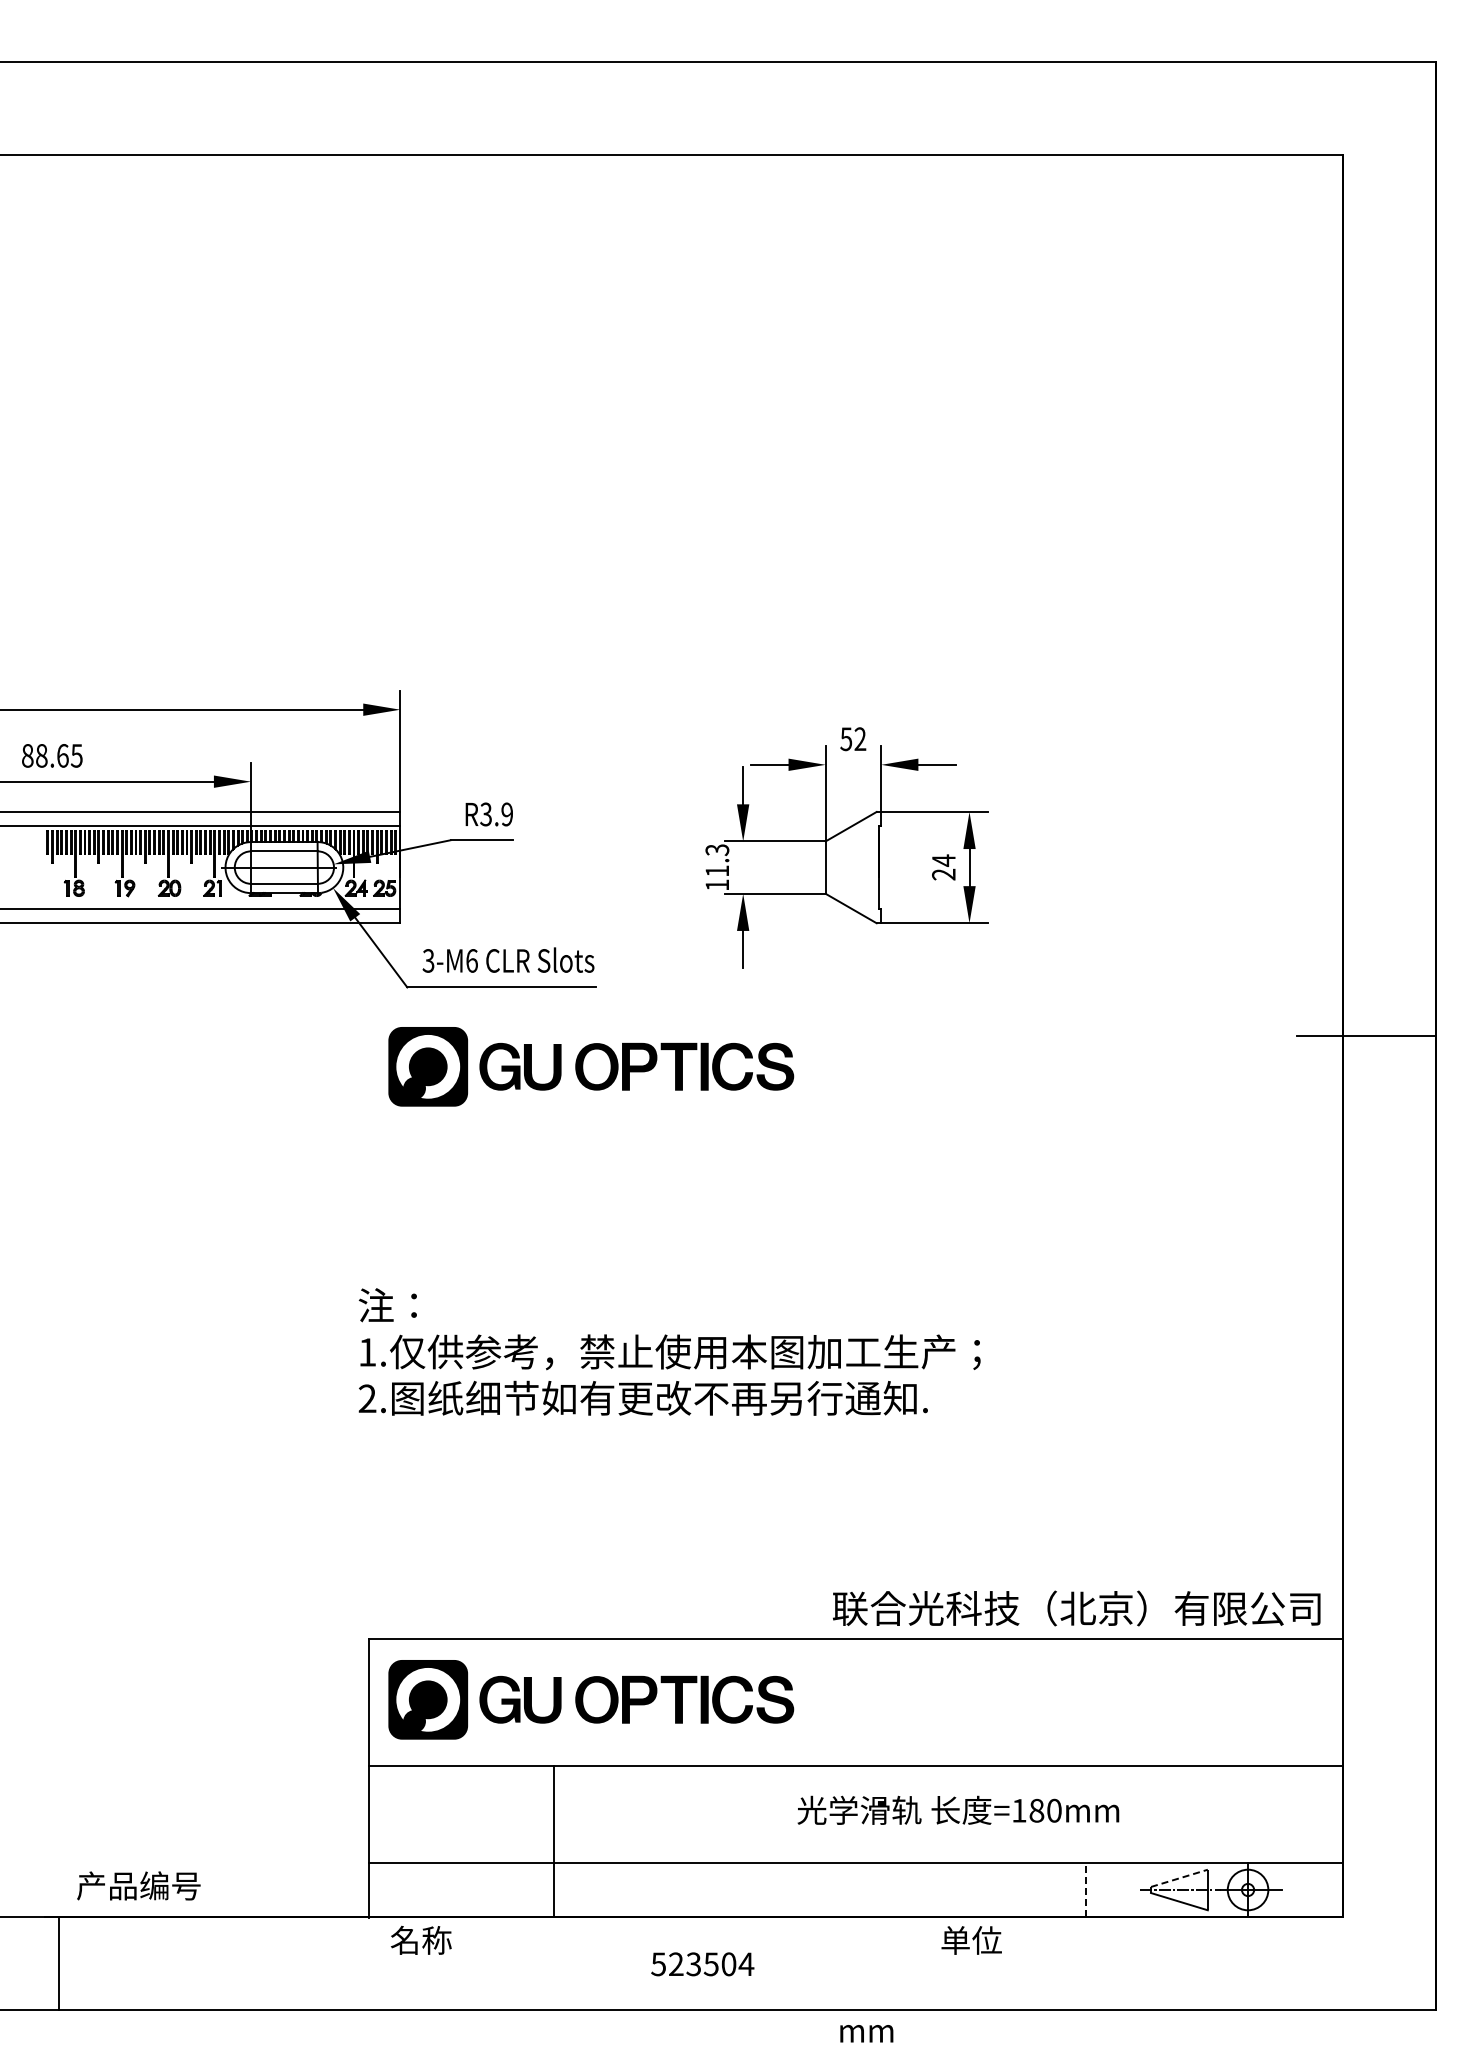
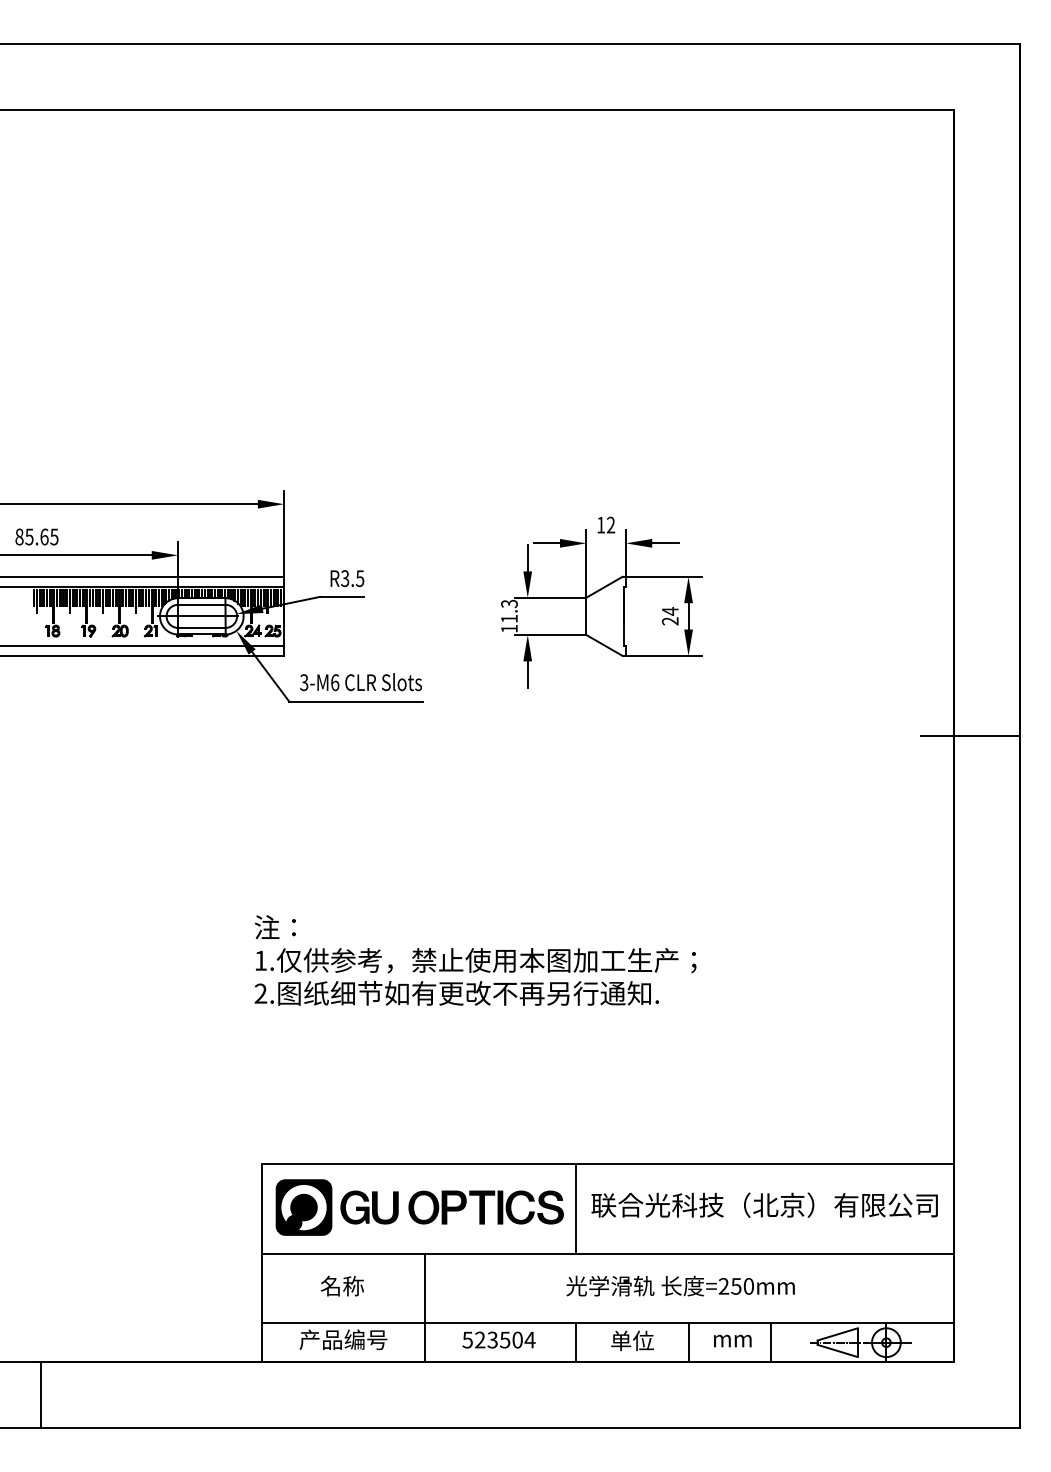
text: (846, 739) -> (601, 525), 52 -> 12
text: (41, 755) -> (29, 536), 88.65 -> 85.65
text: (506, 814) -> (359, 578), R3.9 -> R3.5
part: (591, 1066) -> (420, 757), removed
text: (1076, 1608) -> (764, 1205), moved
line: (811, 1701) -> (576, 1208), added
text: (1028, 1810) -> (730, 1286), =180mm -> =250mm
line: (553, 1841) -> (424, 1308), moved
line: (1179, 1878) -> (837, 1334), dashed -> solid
text: (138, 1885) -> (343, 1339), moved
line: (811, 1889) -> (576, 1342), added
line: (969, 1889) -> (688, 1342), added
line: (1086, 1889) -> (771, 1342), dashed -> solid
text: (421, 1939) -> (342, 1285), moved
text: (971, 1940) -> (632, 1340), moved
text: (702, 1964) -> (498, 1340), moved
text: (866, 2033) -> (732, 1340), moved

